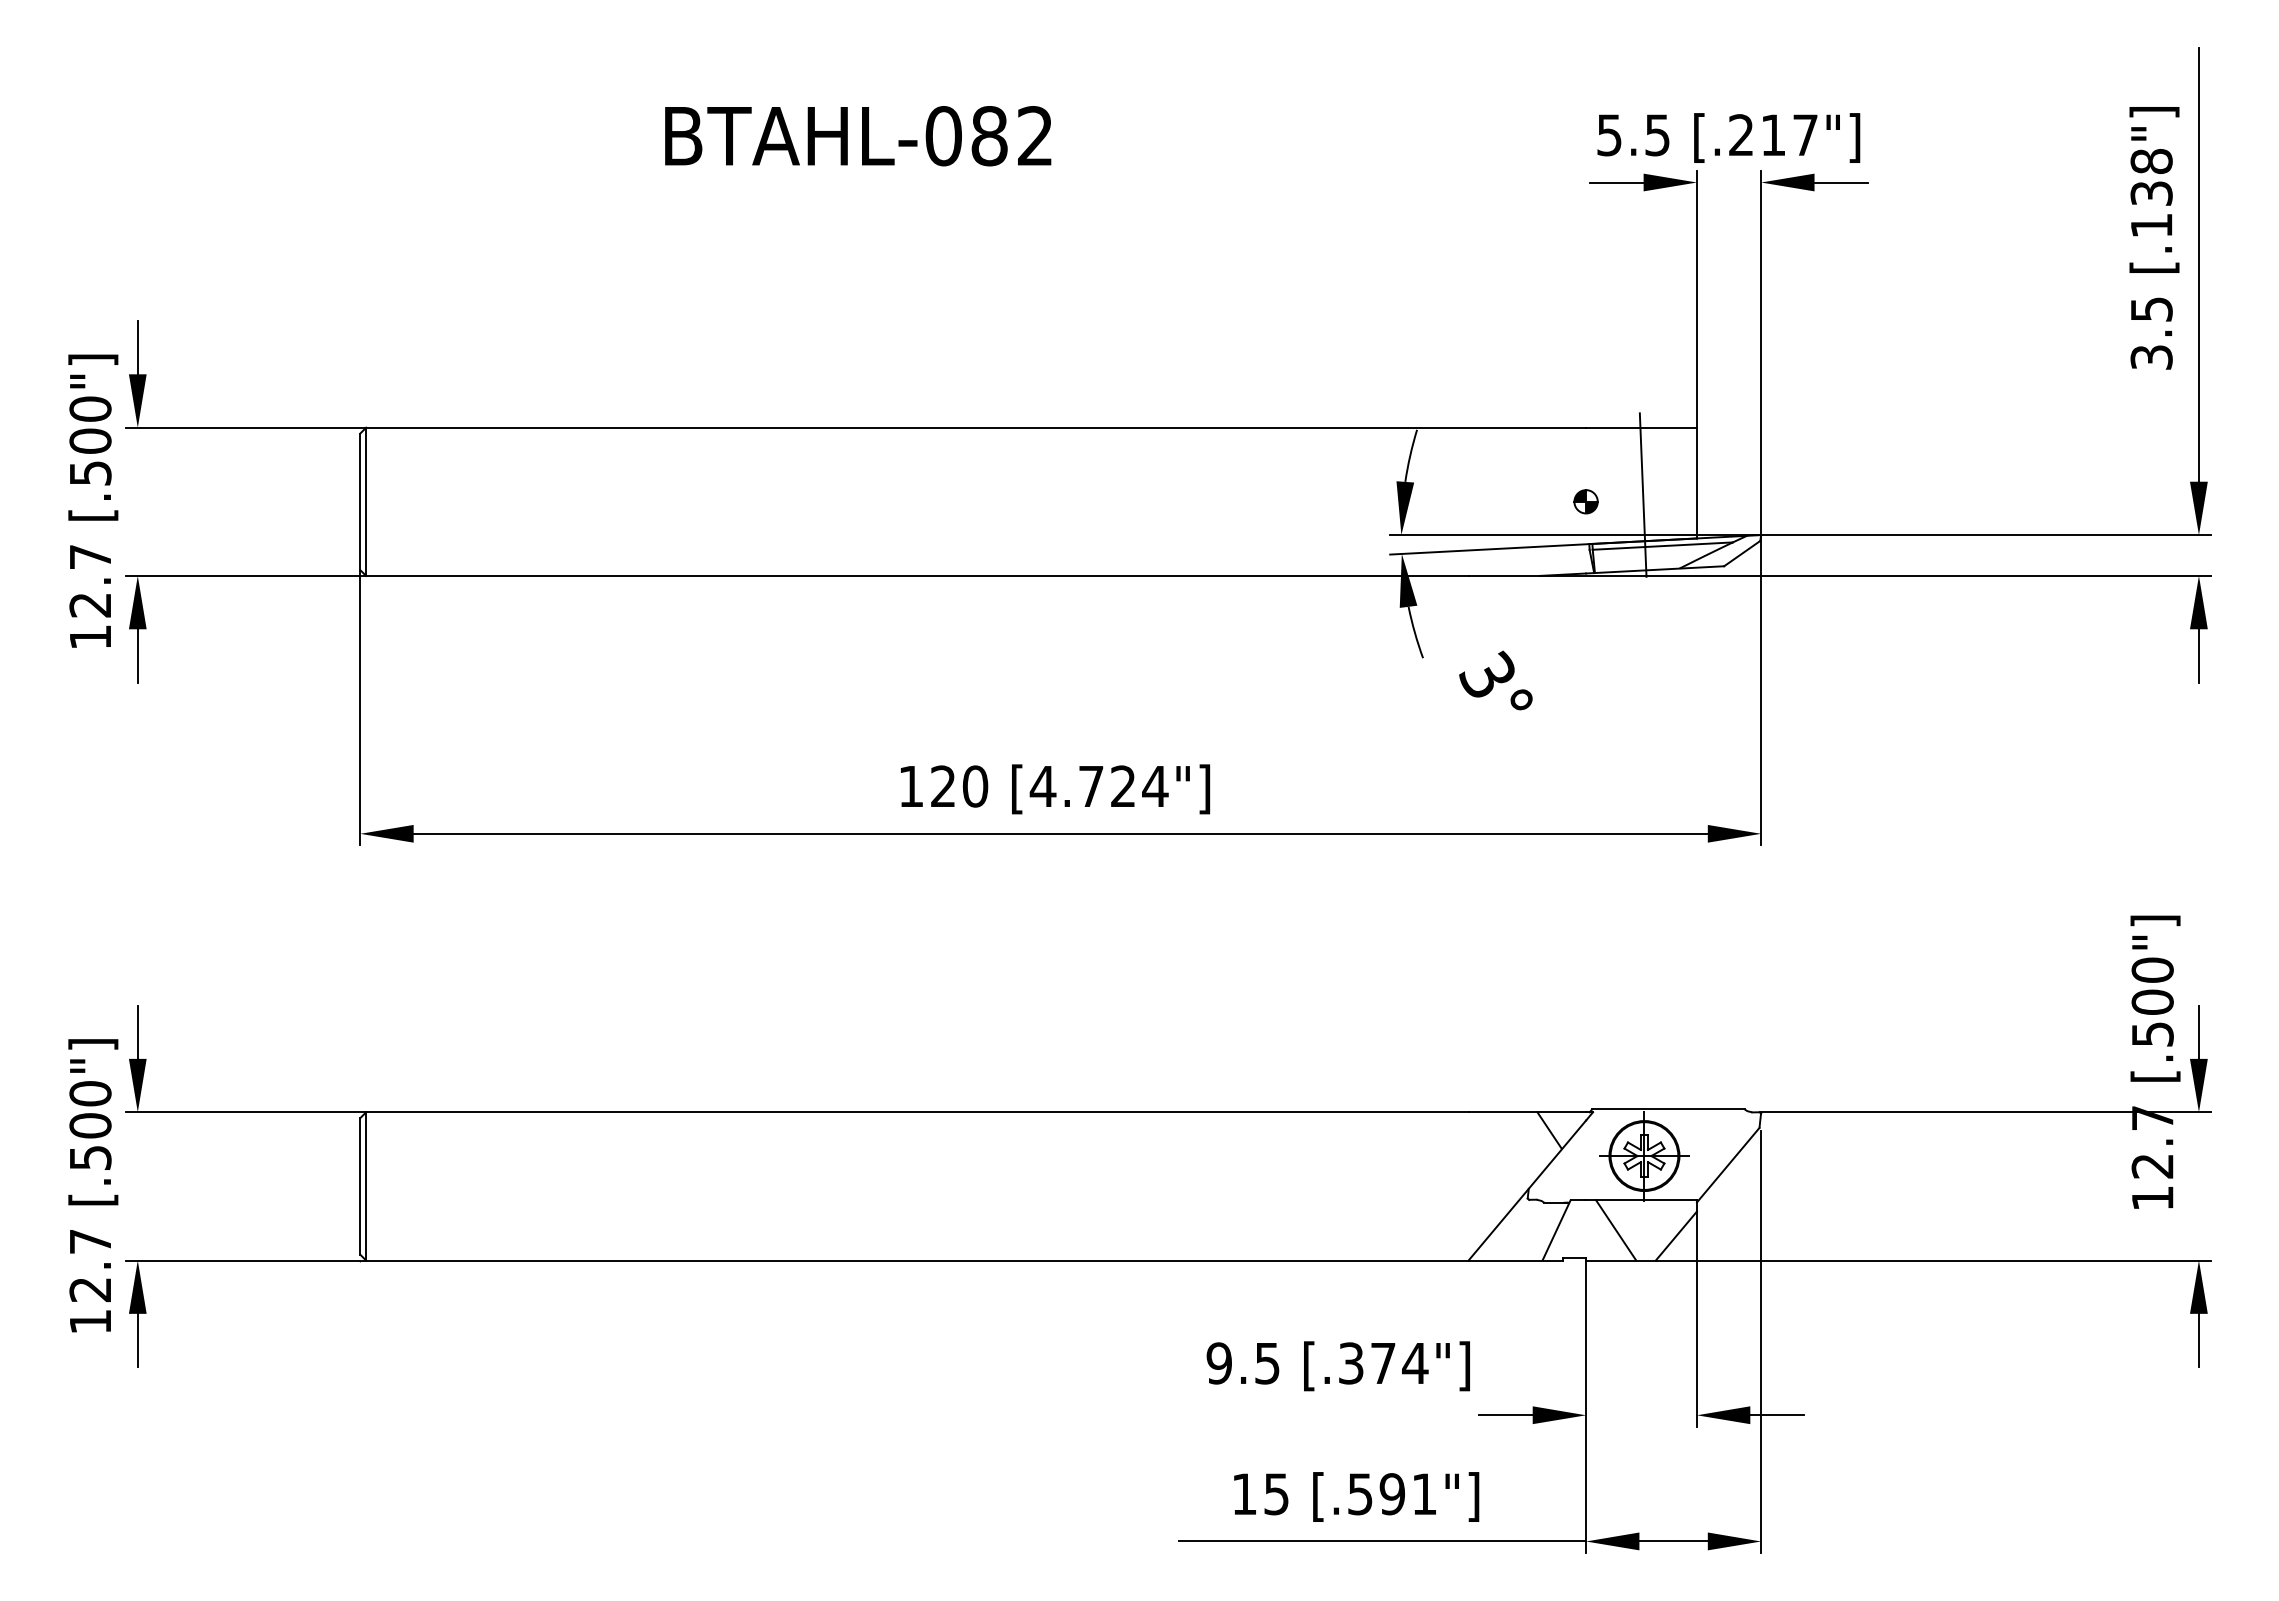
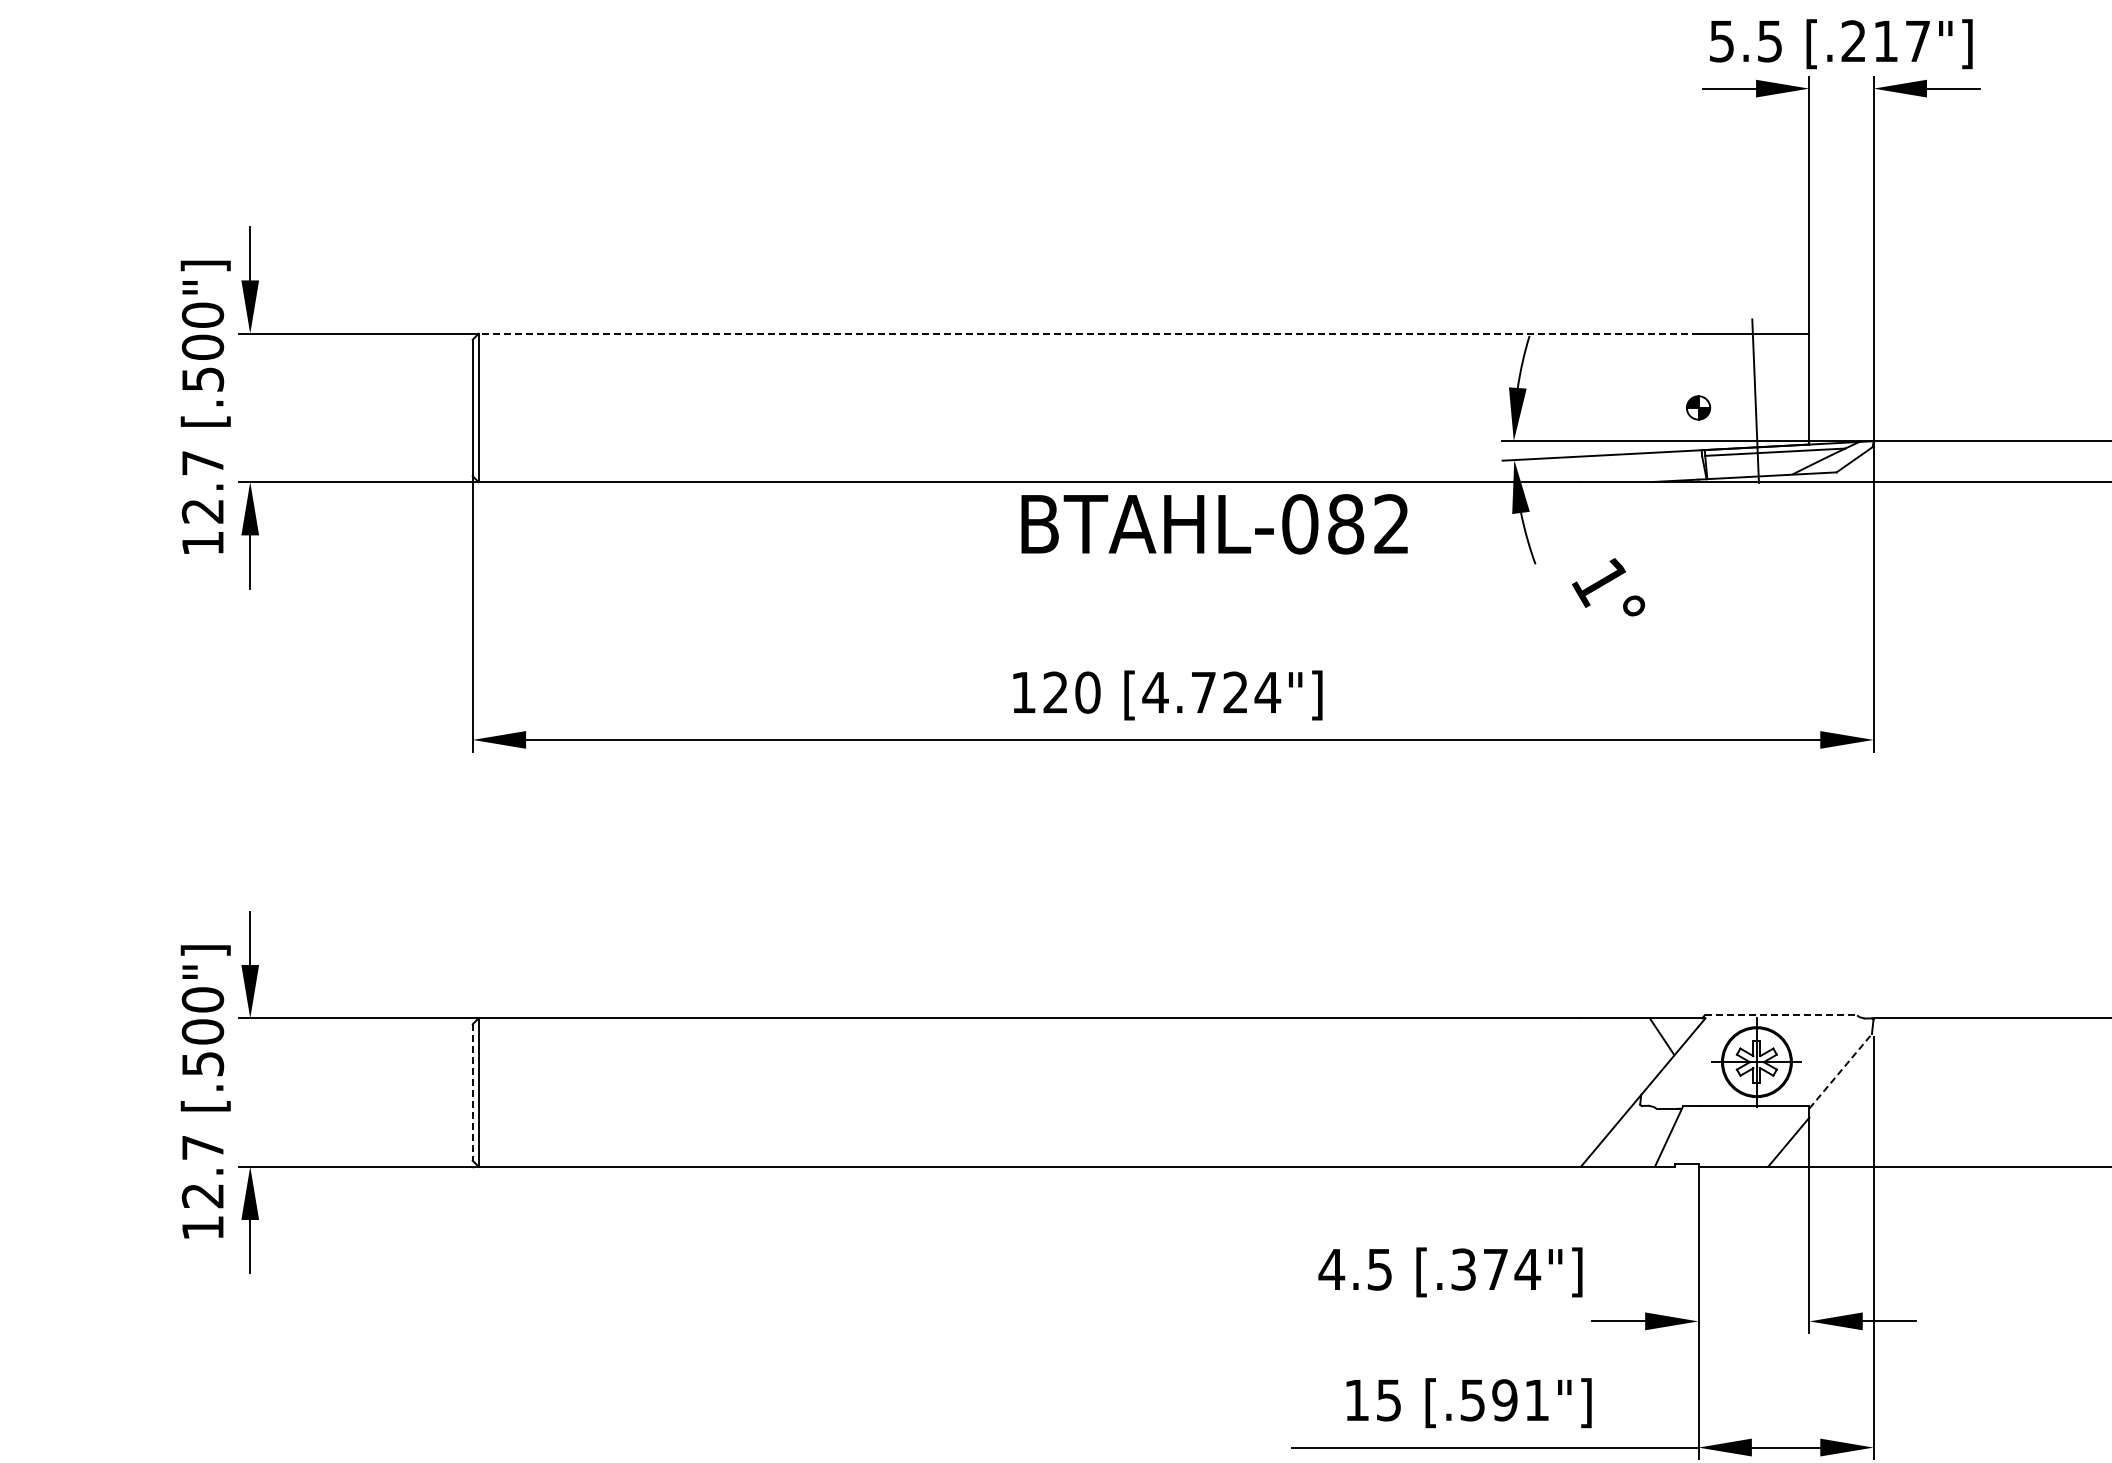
text: (858, 136) -> (1214, 524), moved
line: (976, 427) -> (1088, 333), solid -> dashed
text: (1486, 675) -> (1598, 581), 3° -> 1°
line: (1668, 1109) -> (1780, 1015), solid -> dashed
line: (1728, 1165) -> (1840, 1071), solid -> dashed
line: (360, 1186) -> (472, 1092), solid -> dashed
line: (1616, 1230) -> (1728, 1136), removed
text: (1219, 1363) -> (1331, 1269), 9.5 -> 4.5

